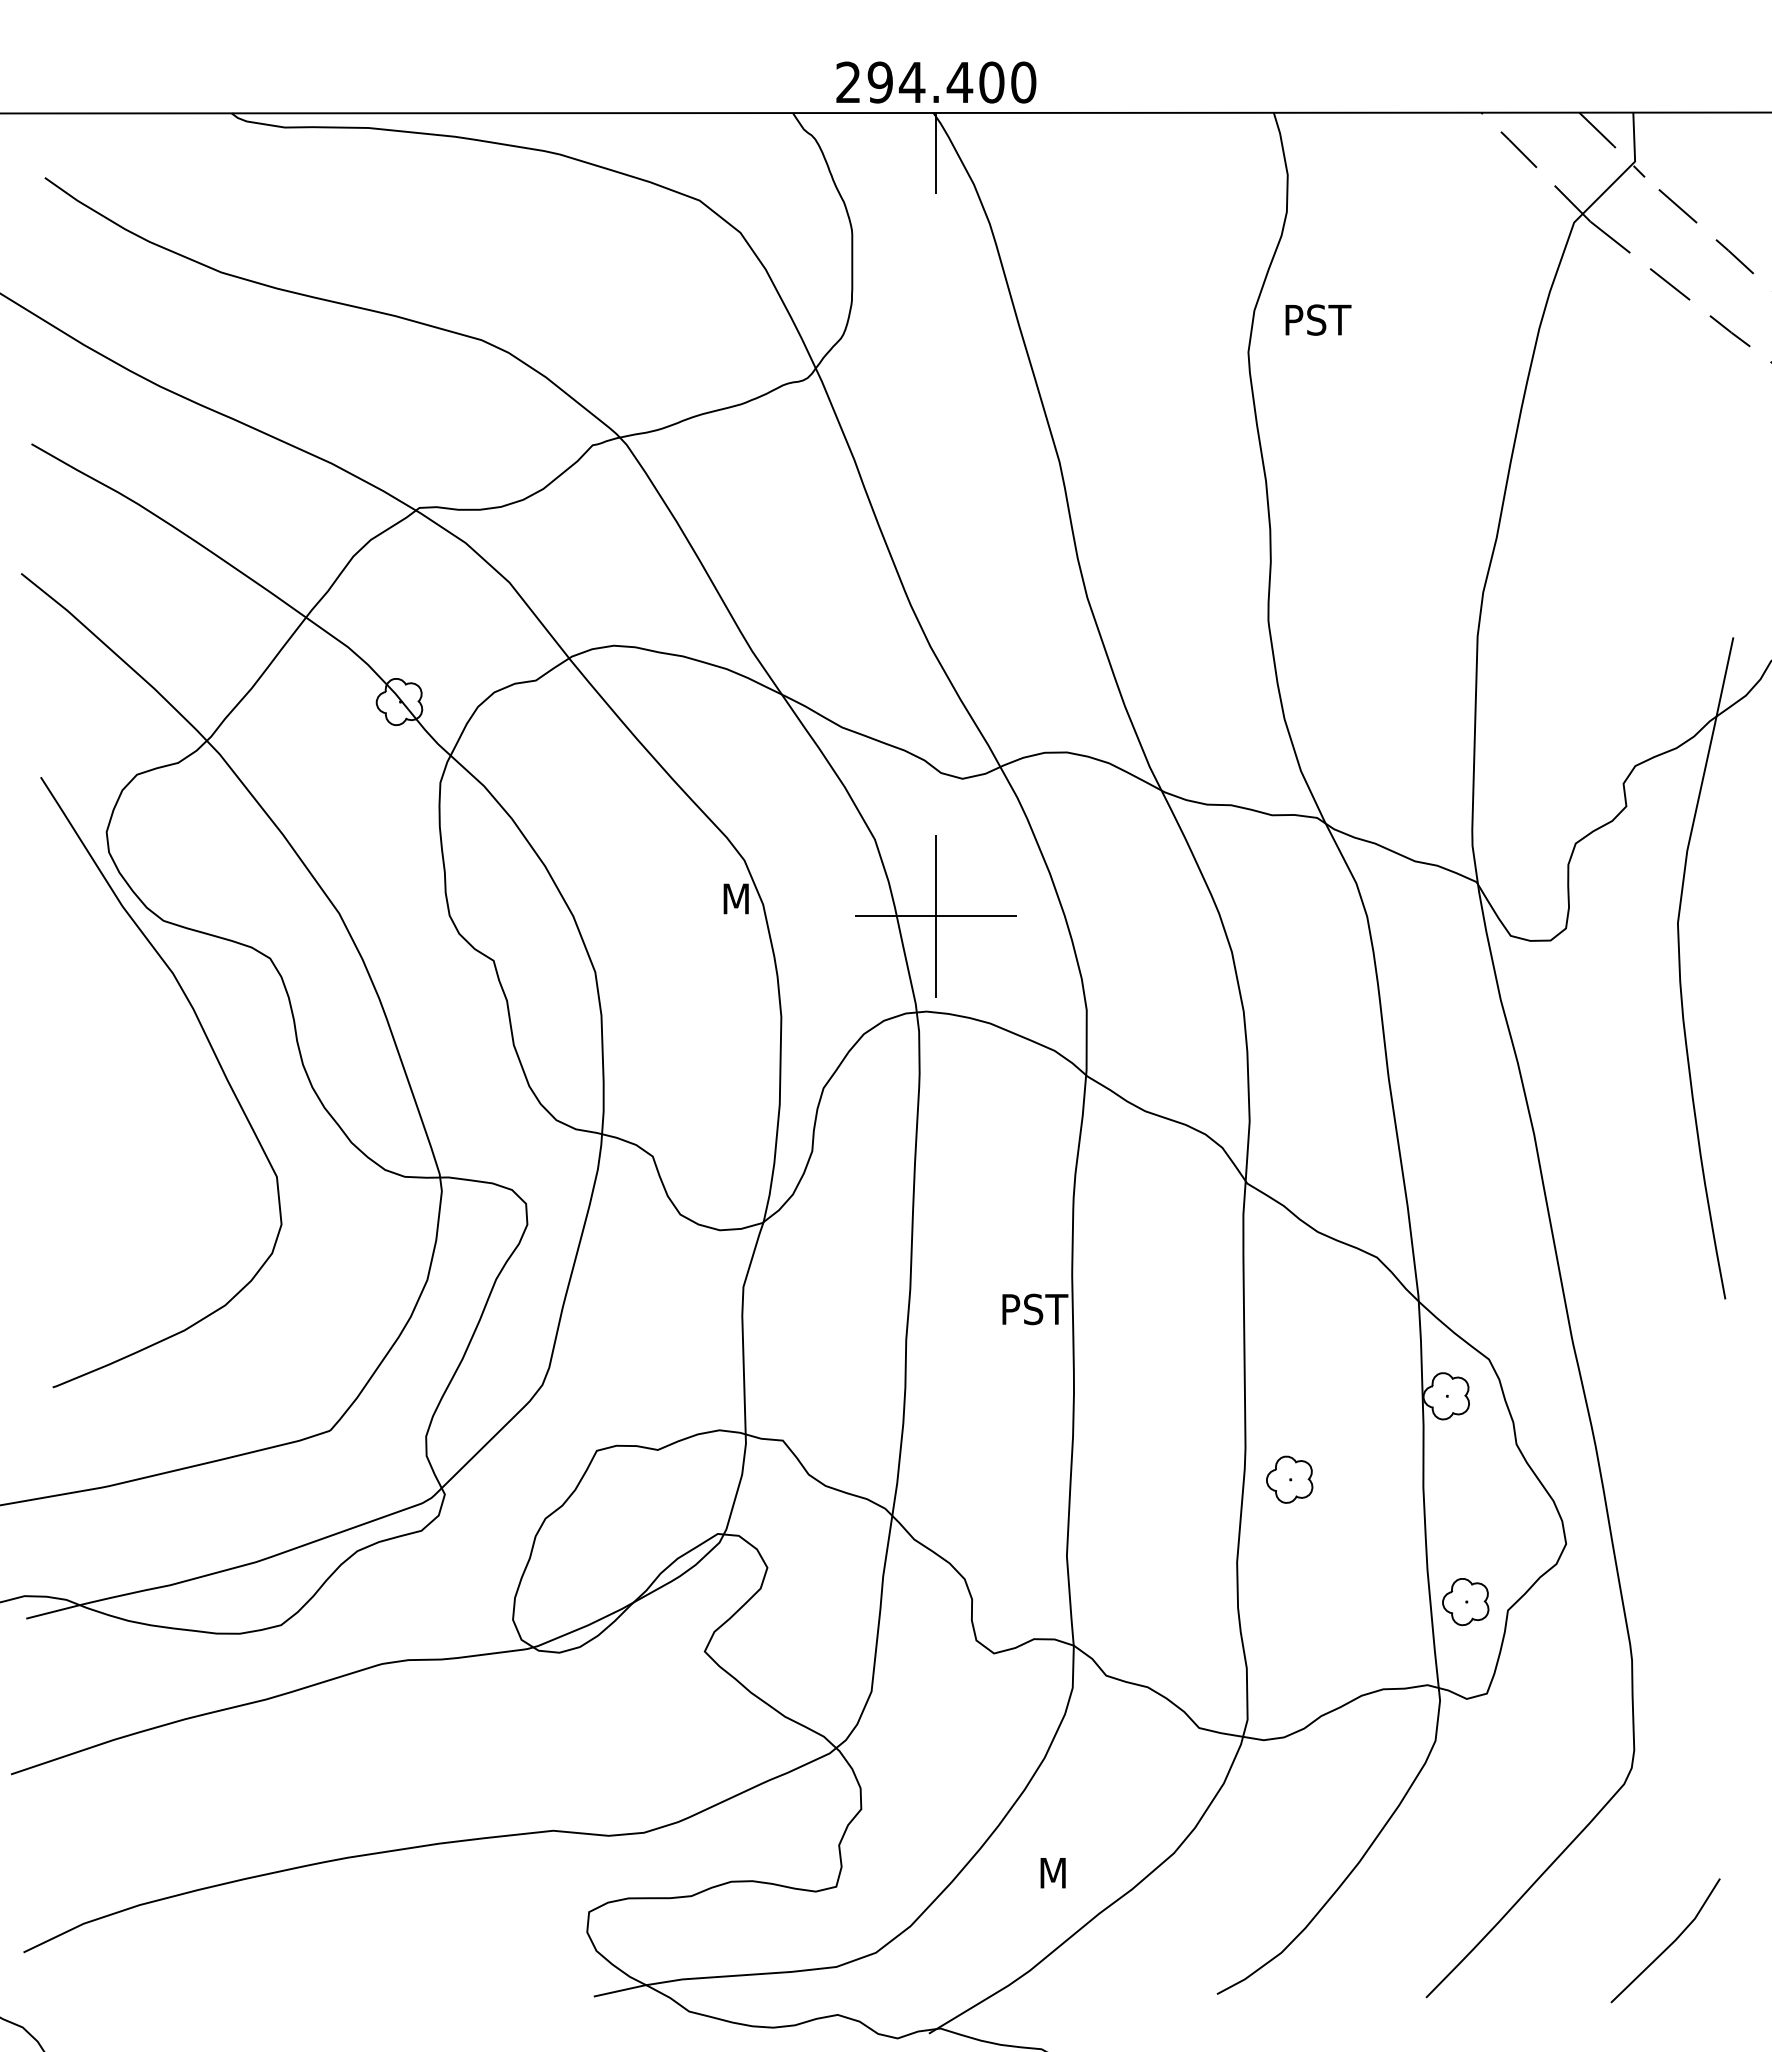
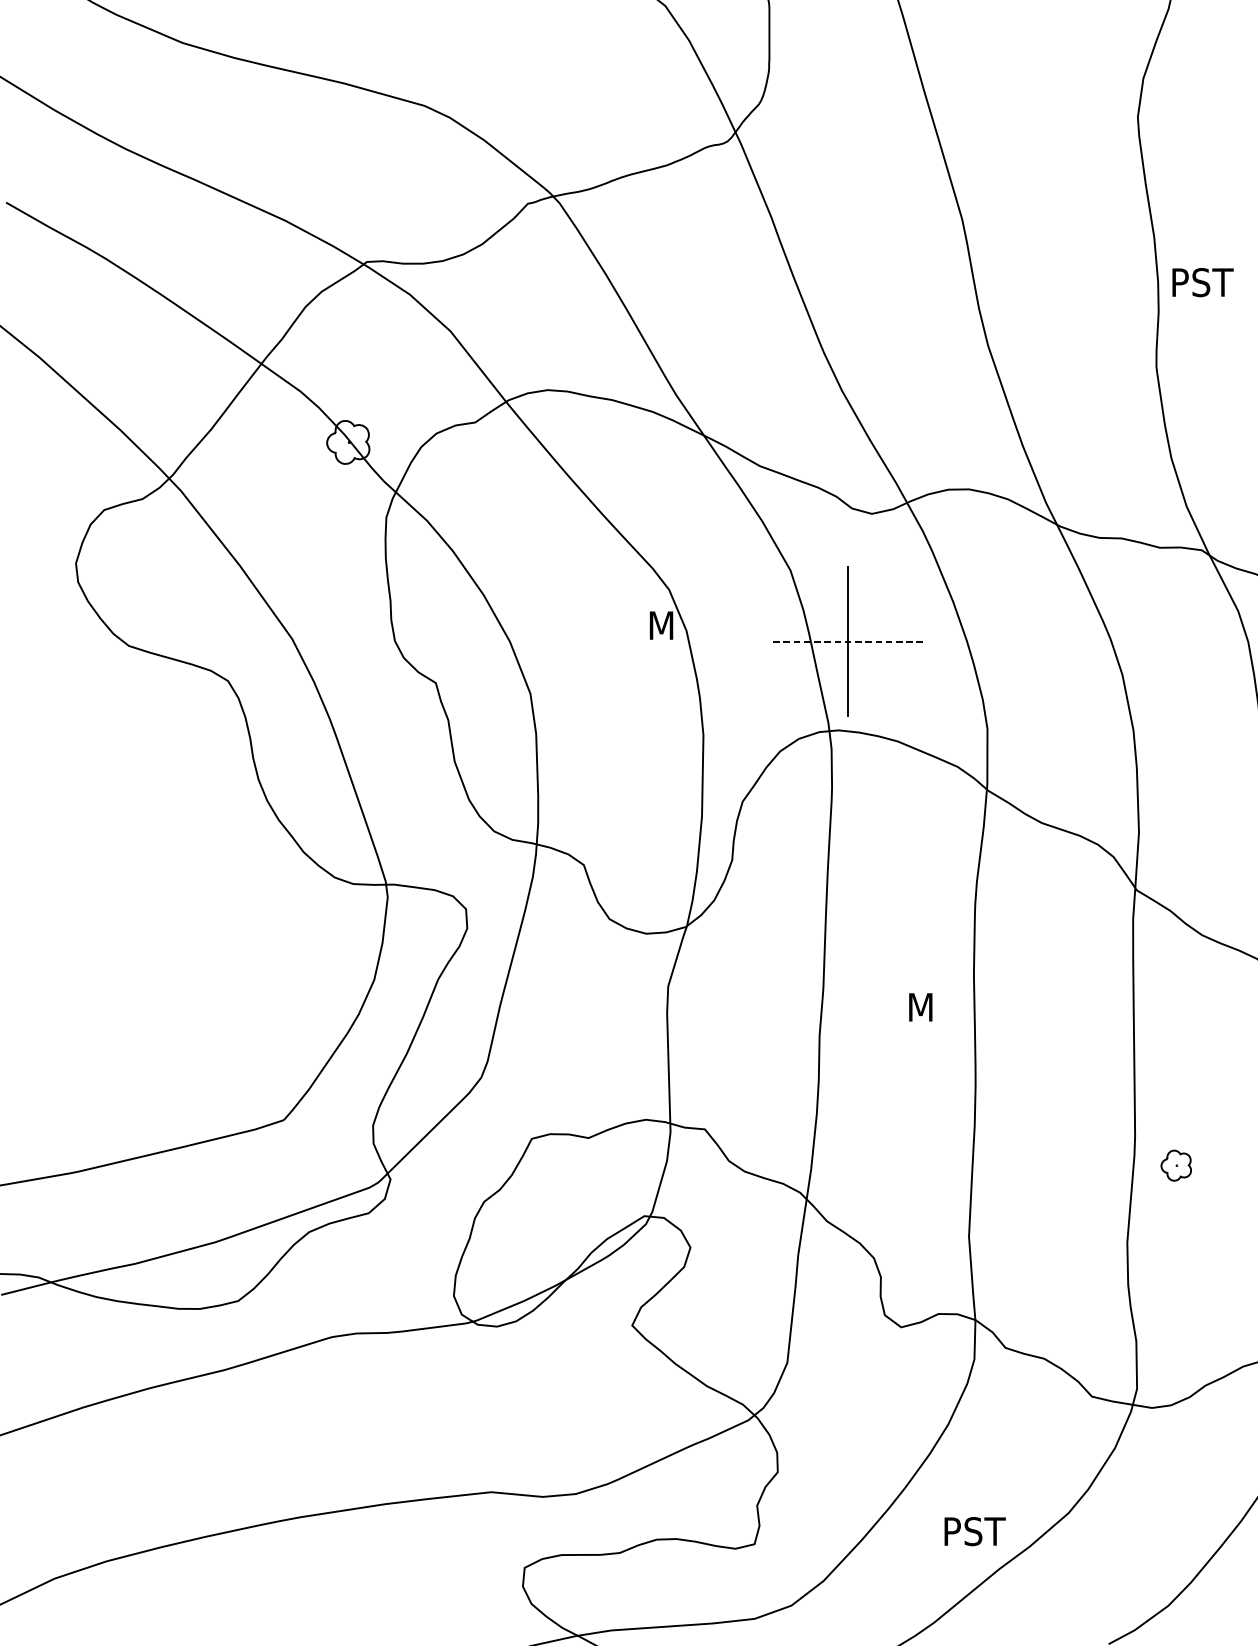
text: (1318, 319) -> (1203, 282), moved
line: (935, 916) -> (846, 641), solid -> dashed
curve: (214, 1055) -> (176, 771), removed
text: (1037, 1309) -> (941, 1007), PST -> M
part: (1289, 1479) -> (1176, 1165), size x0.7
text: (1075, 1872) -> (977, 1531), M -> PST

